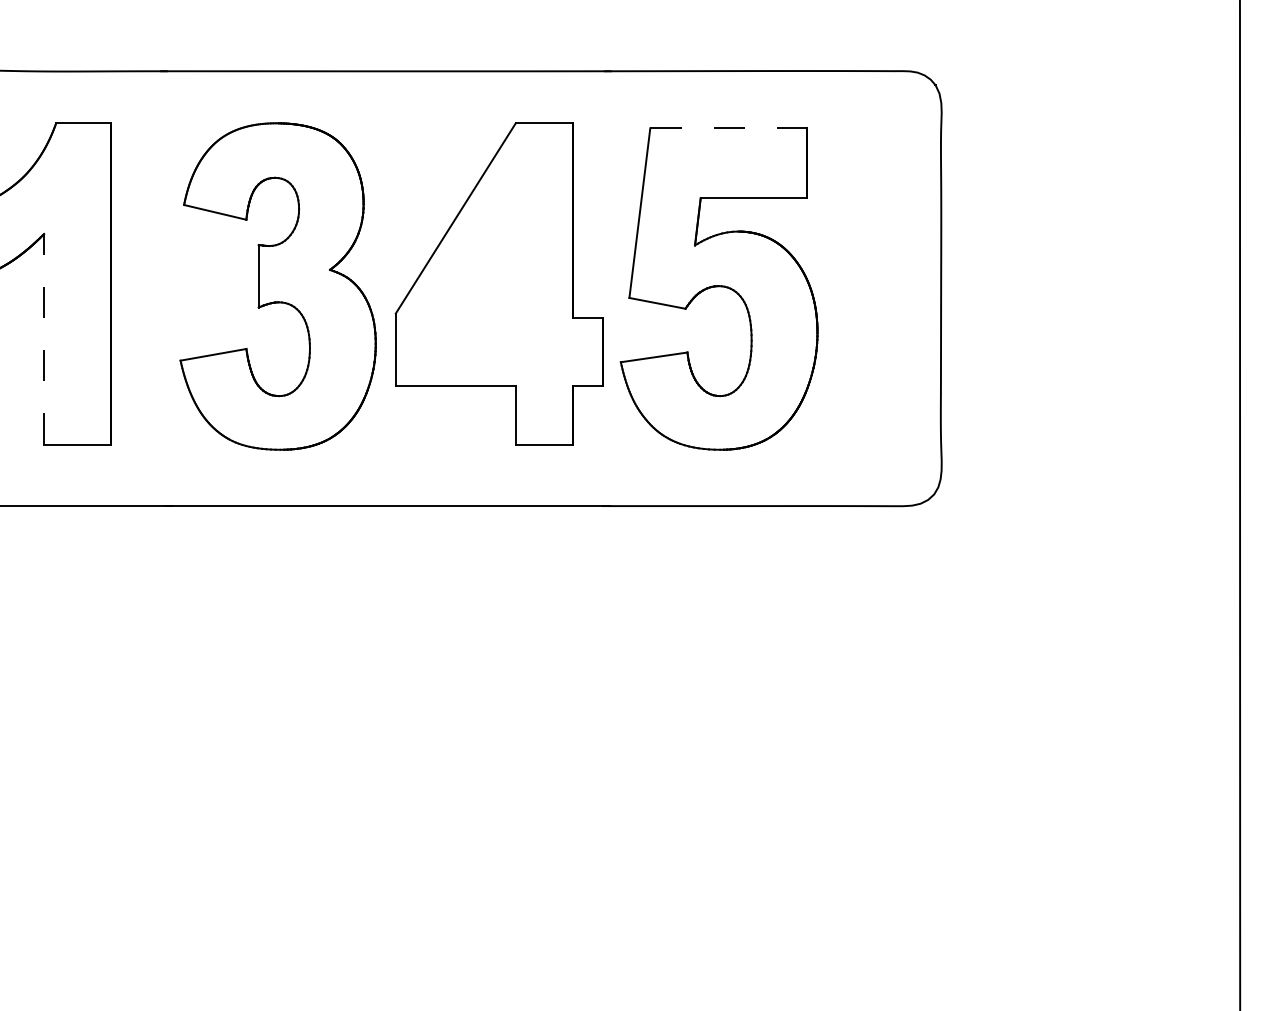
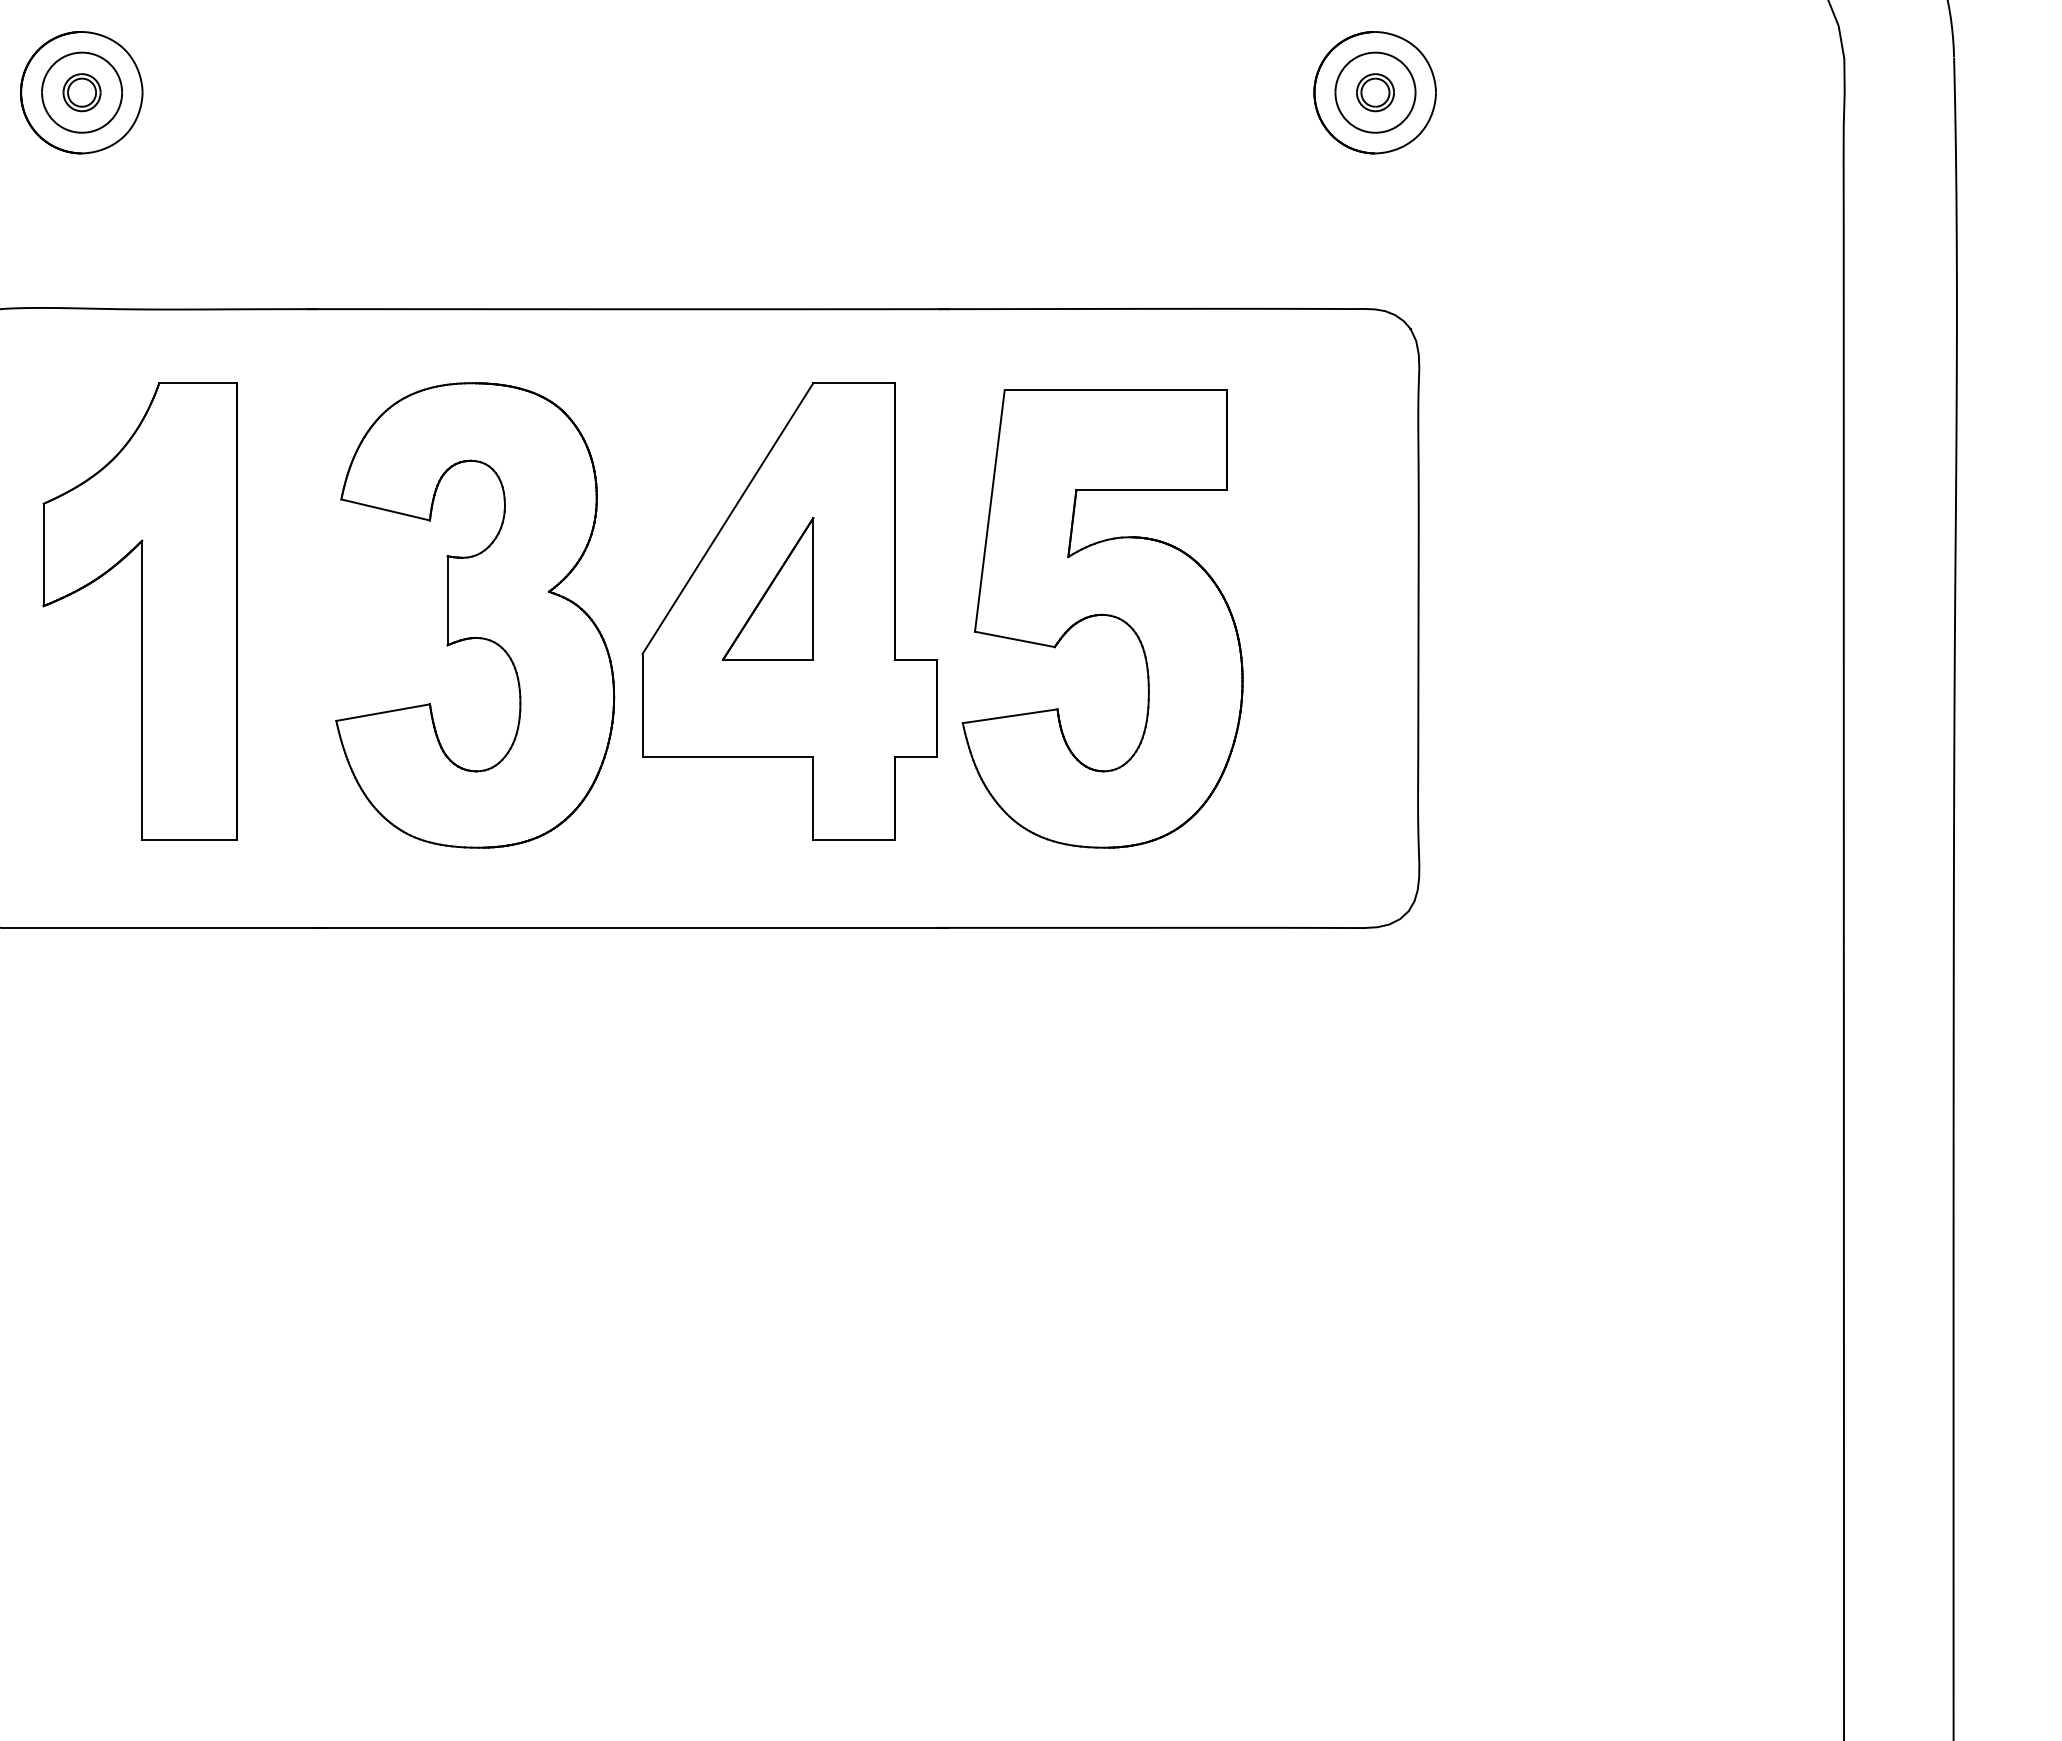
line: (728, 128) -> (1116, 390), dashed -> solid
part: (484, 267) -> (768, 588), added
line: (44, 339) -> (142, 690), dashed -> solid

